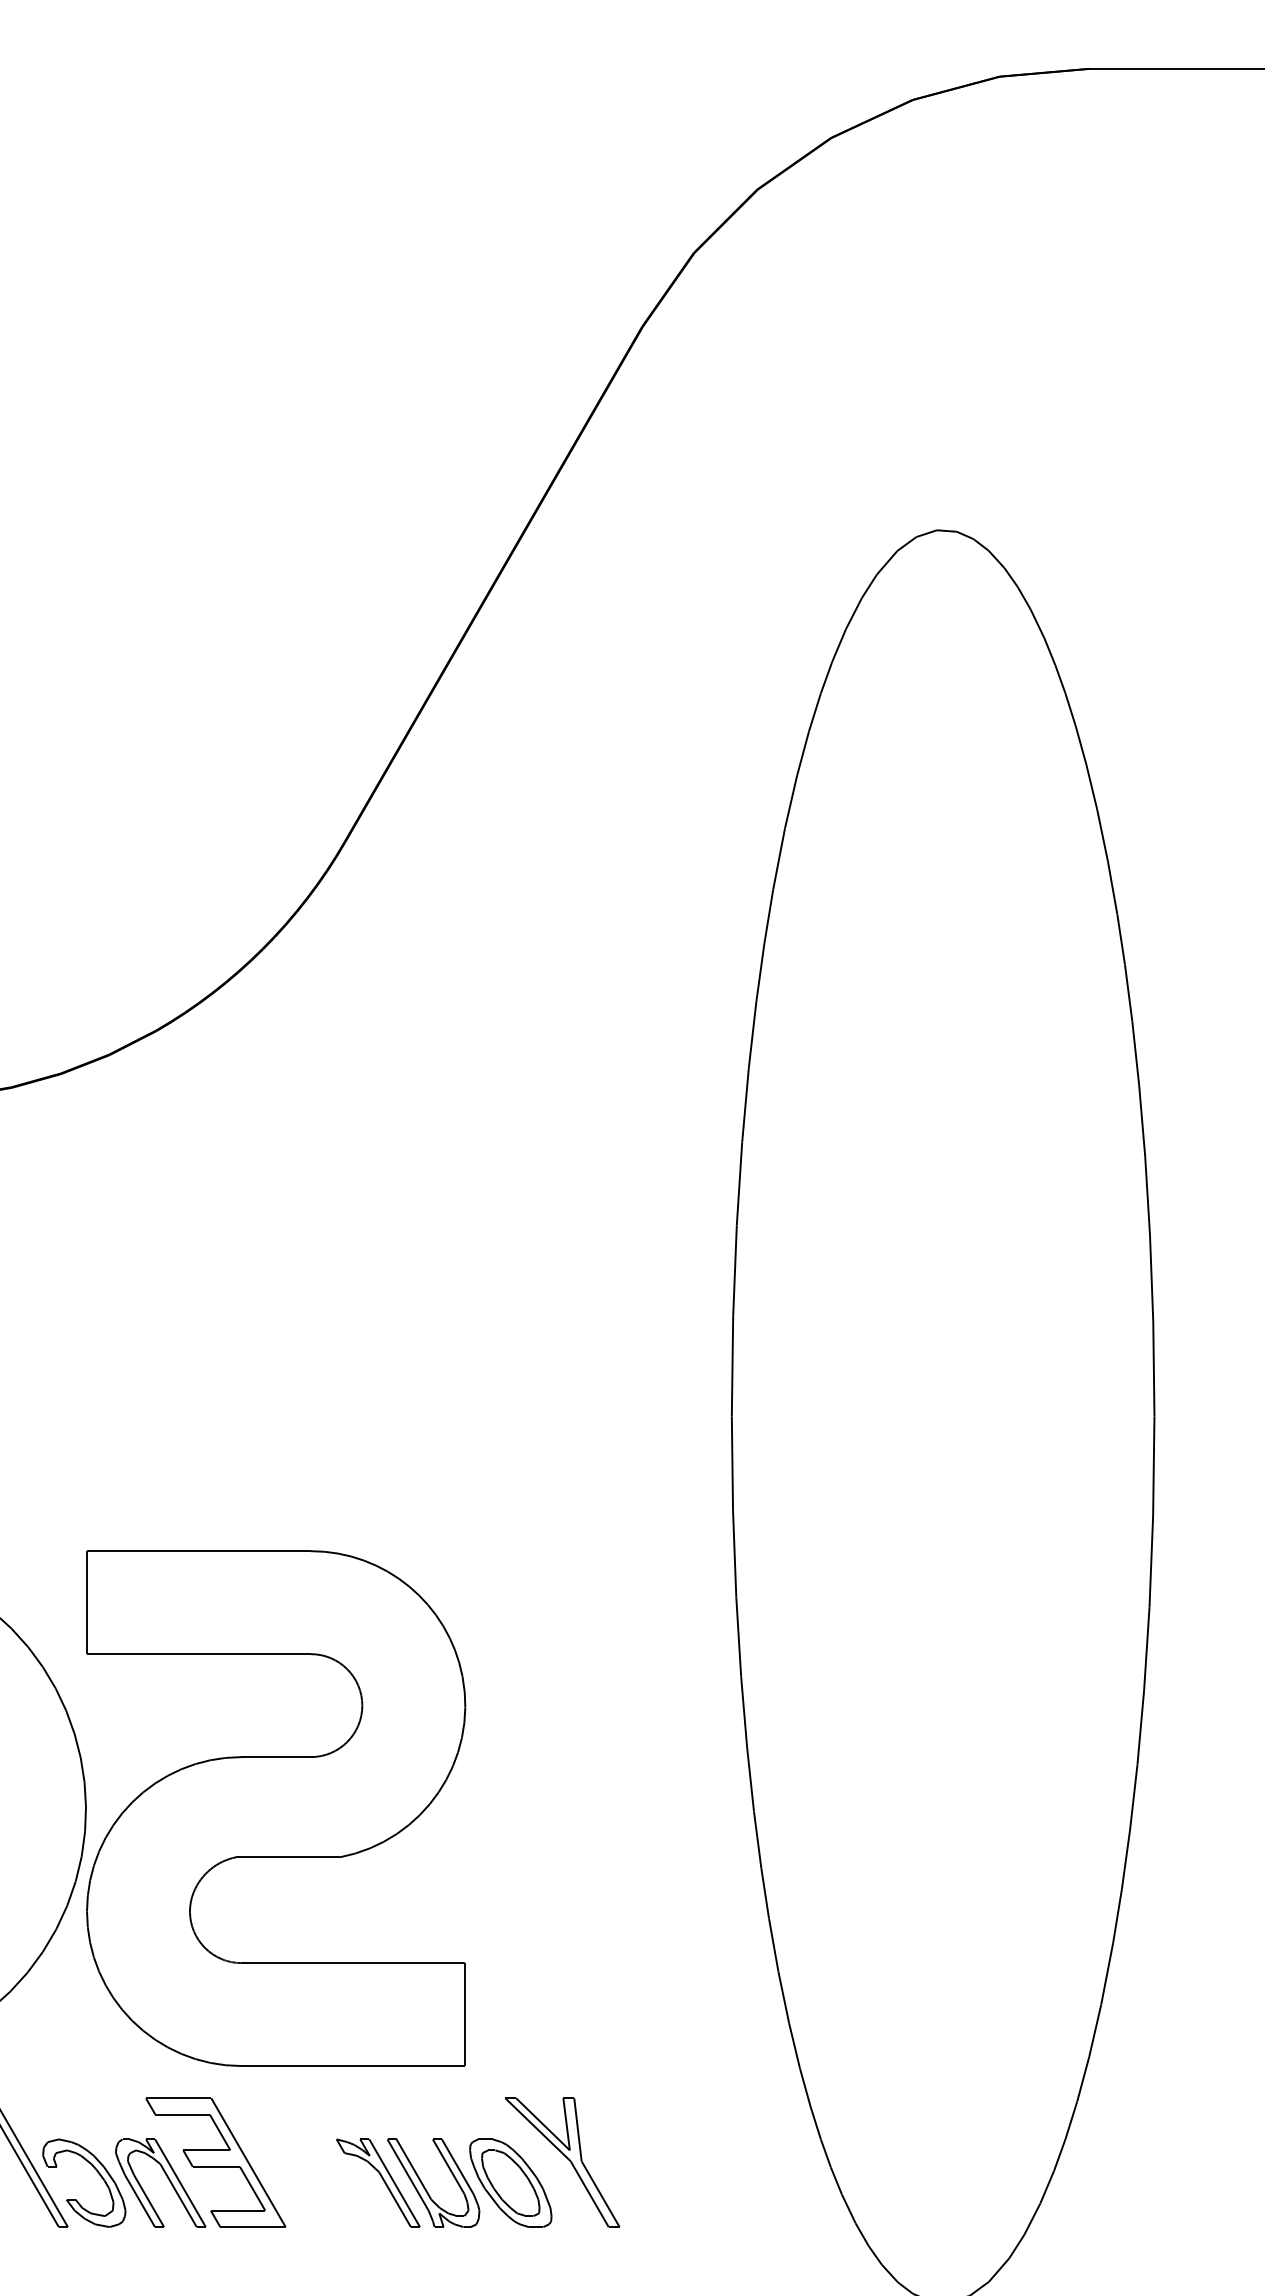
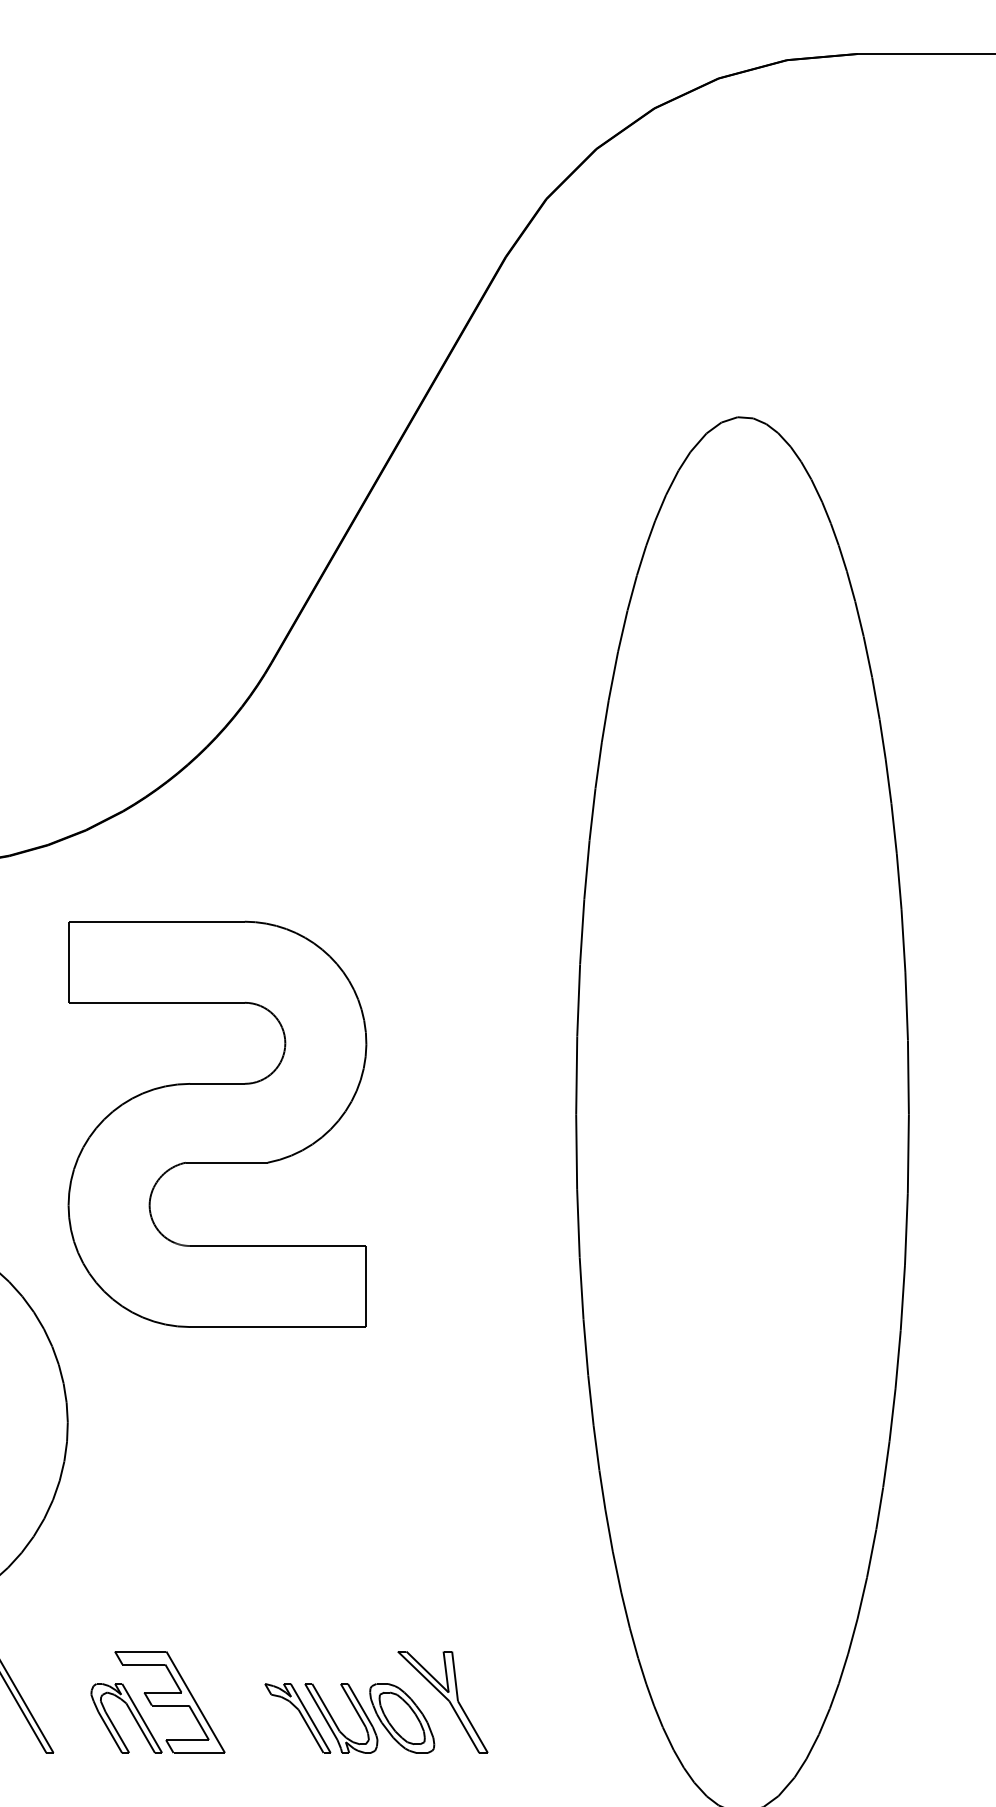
part: (276, 1808) -> (217, 1124), moved
part: (98, 2174) -> (77, 1711), removed

